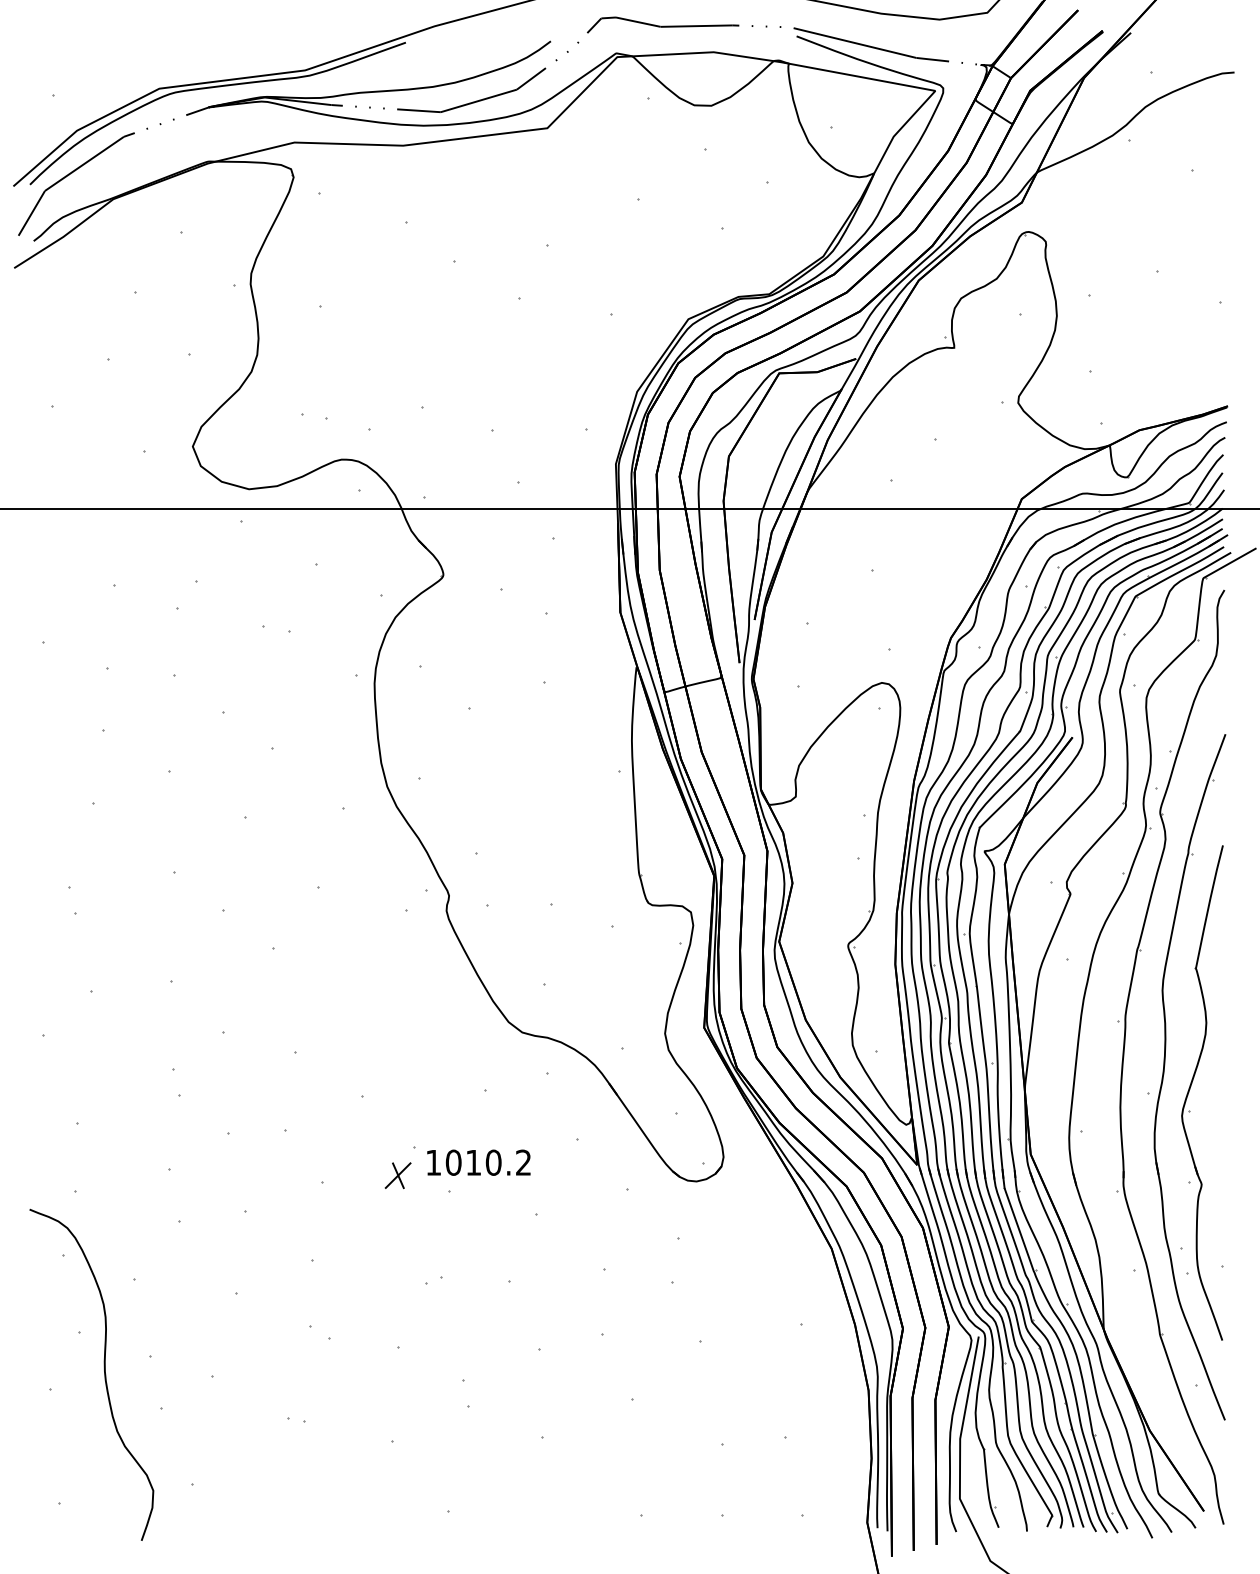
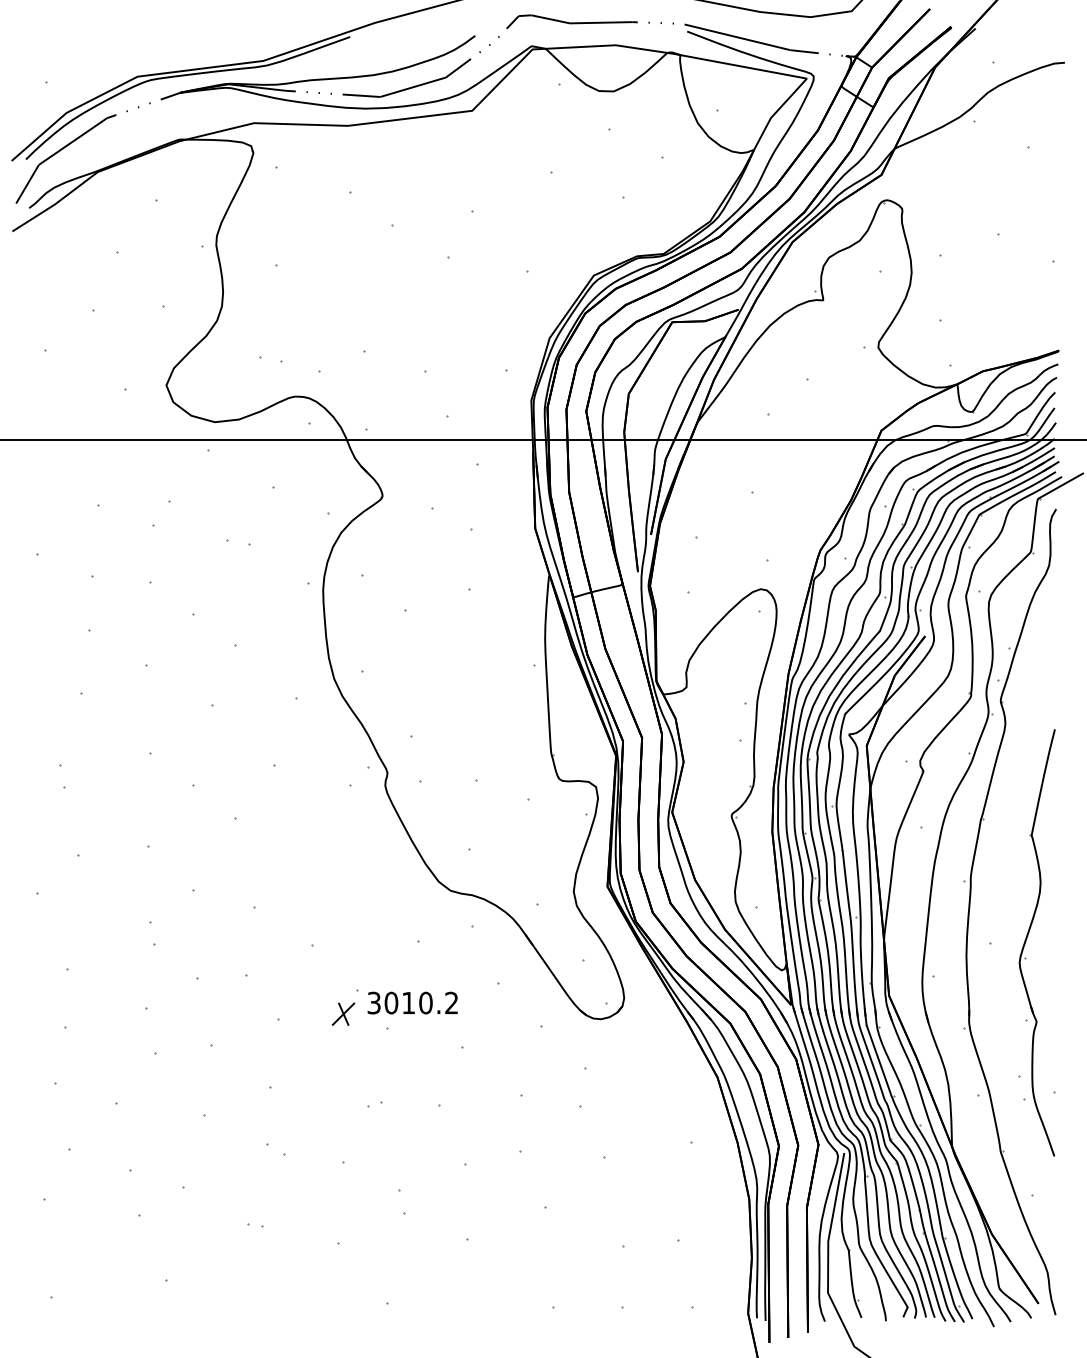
part: (1164, 1074) -> (1004, 926), removed
text: (433, 1162) -> (374, 1002), 1010.2 -> 3010.2
curve: (104, 1374) -> (90, 1185), removed

